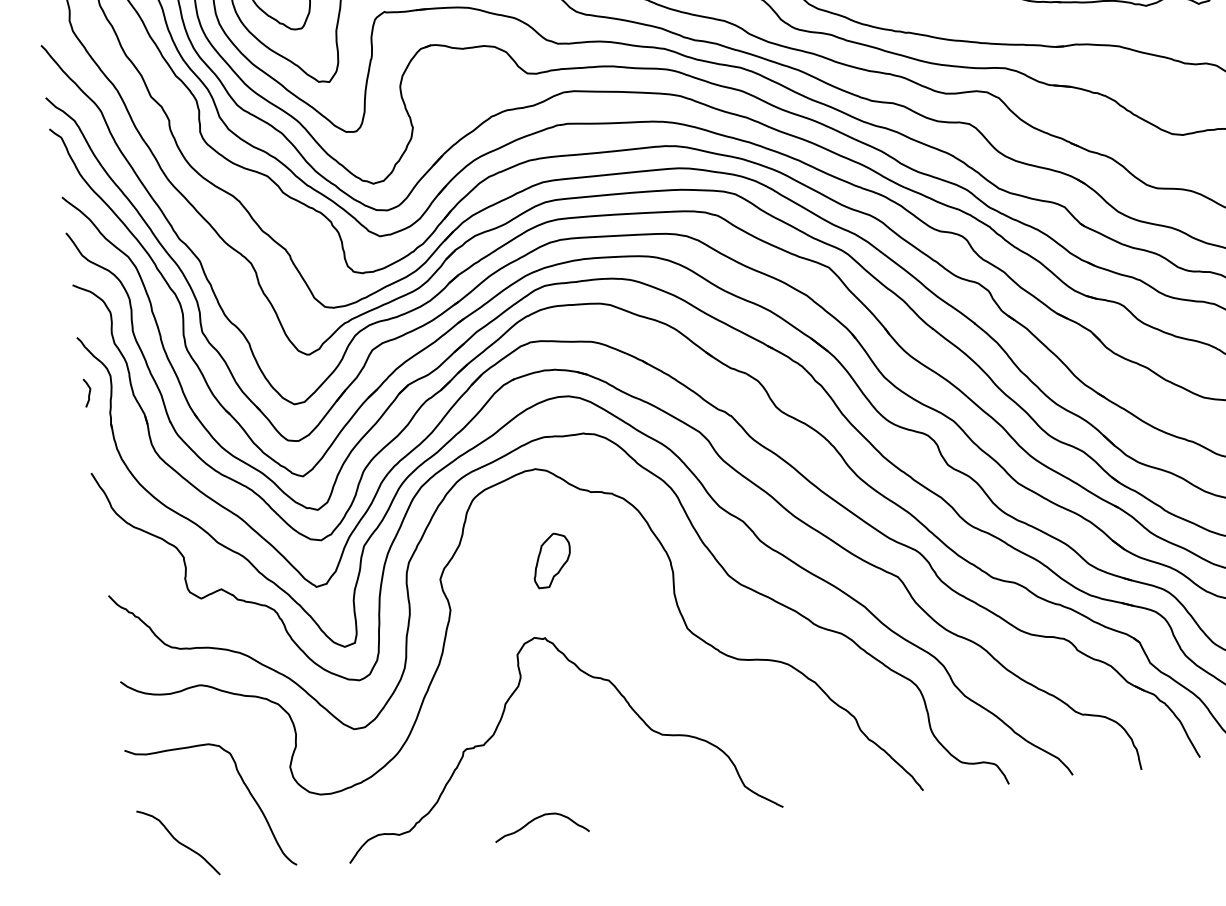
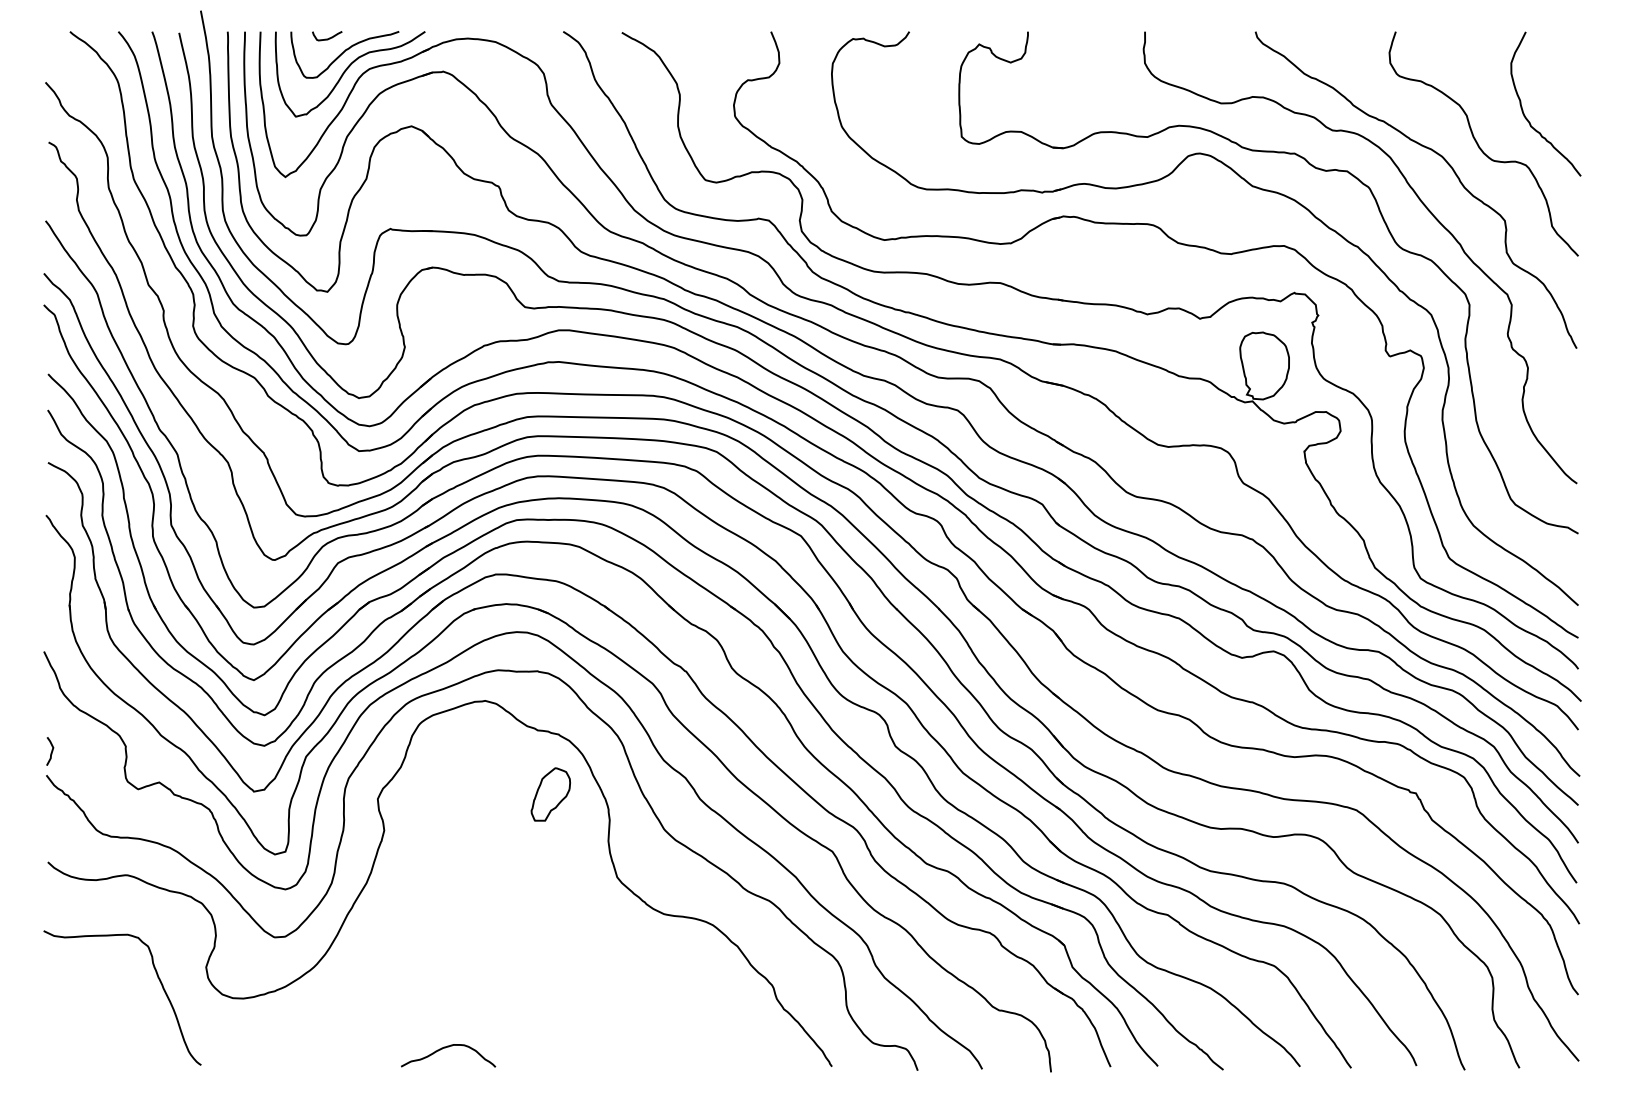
curve: (89, 392) -> (51, 751), moved
part: (551, 560) -> (550, 794), moved
curve: (503, 717) -> (423, 943), removed
curve: (178, 843) -> (86, 1029), removed

